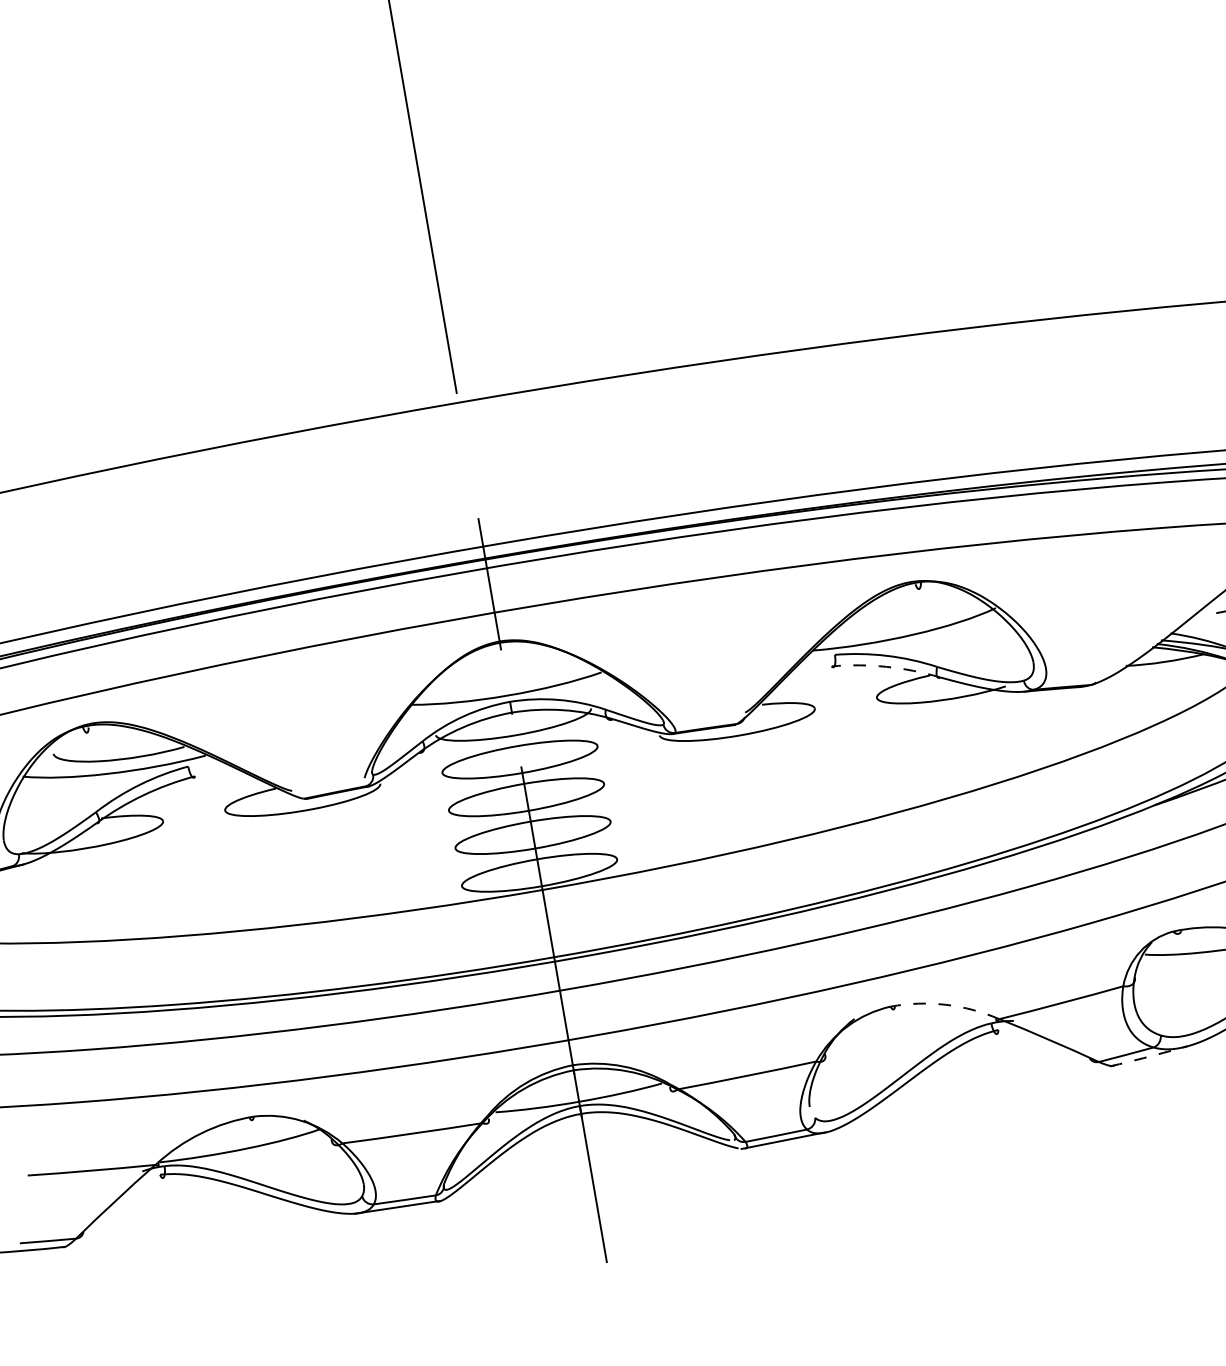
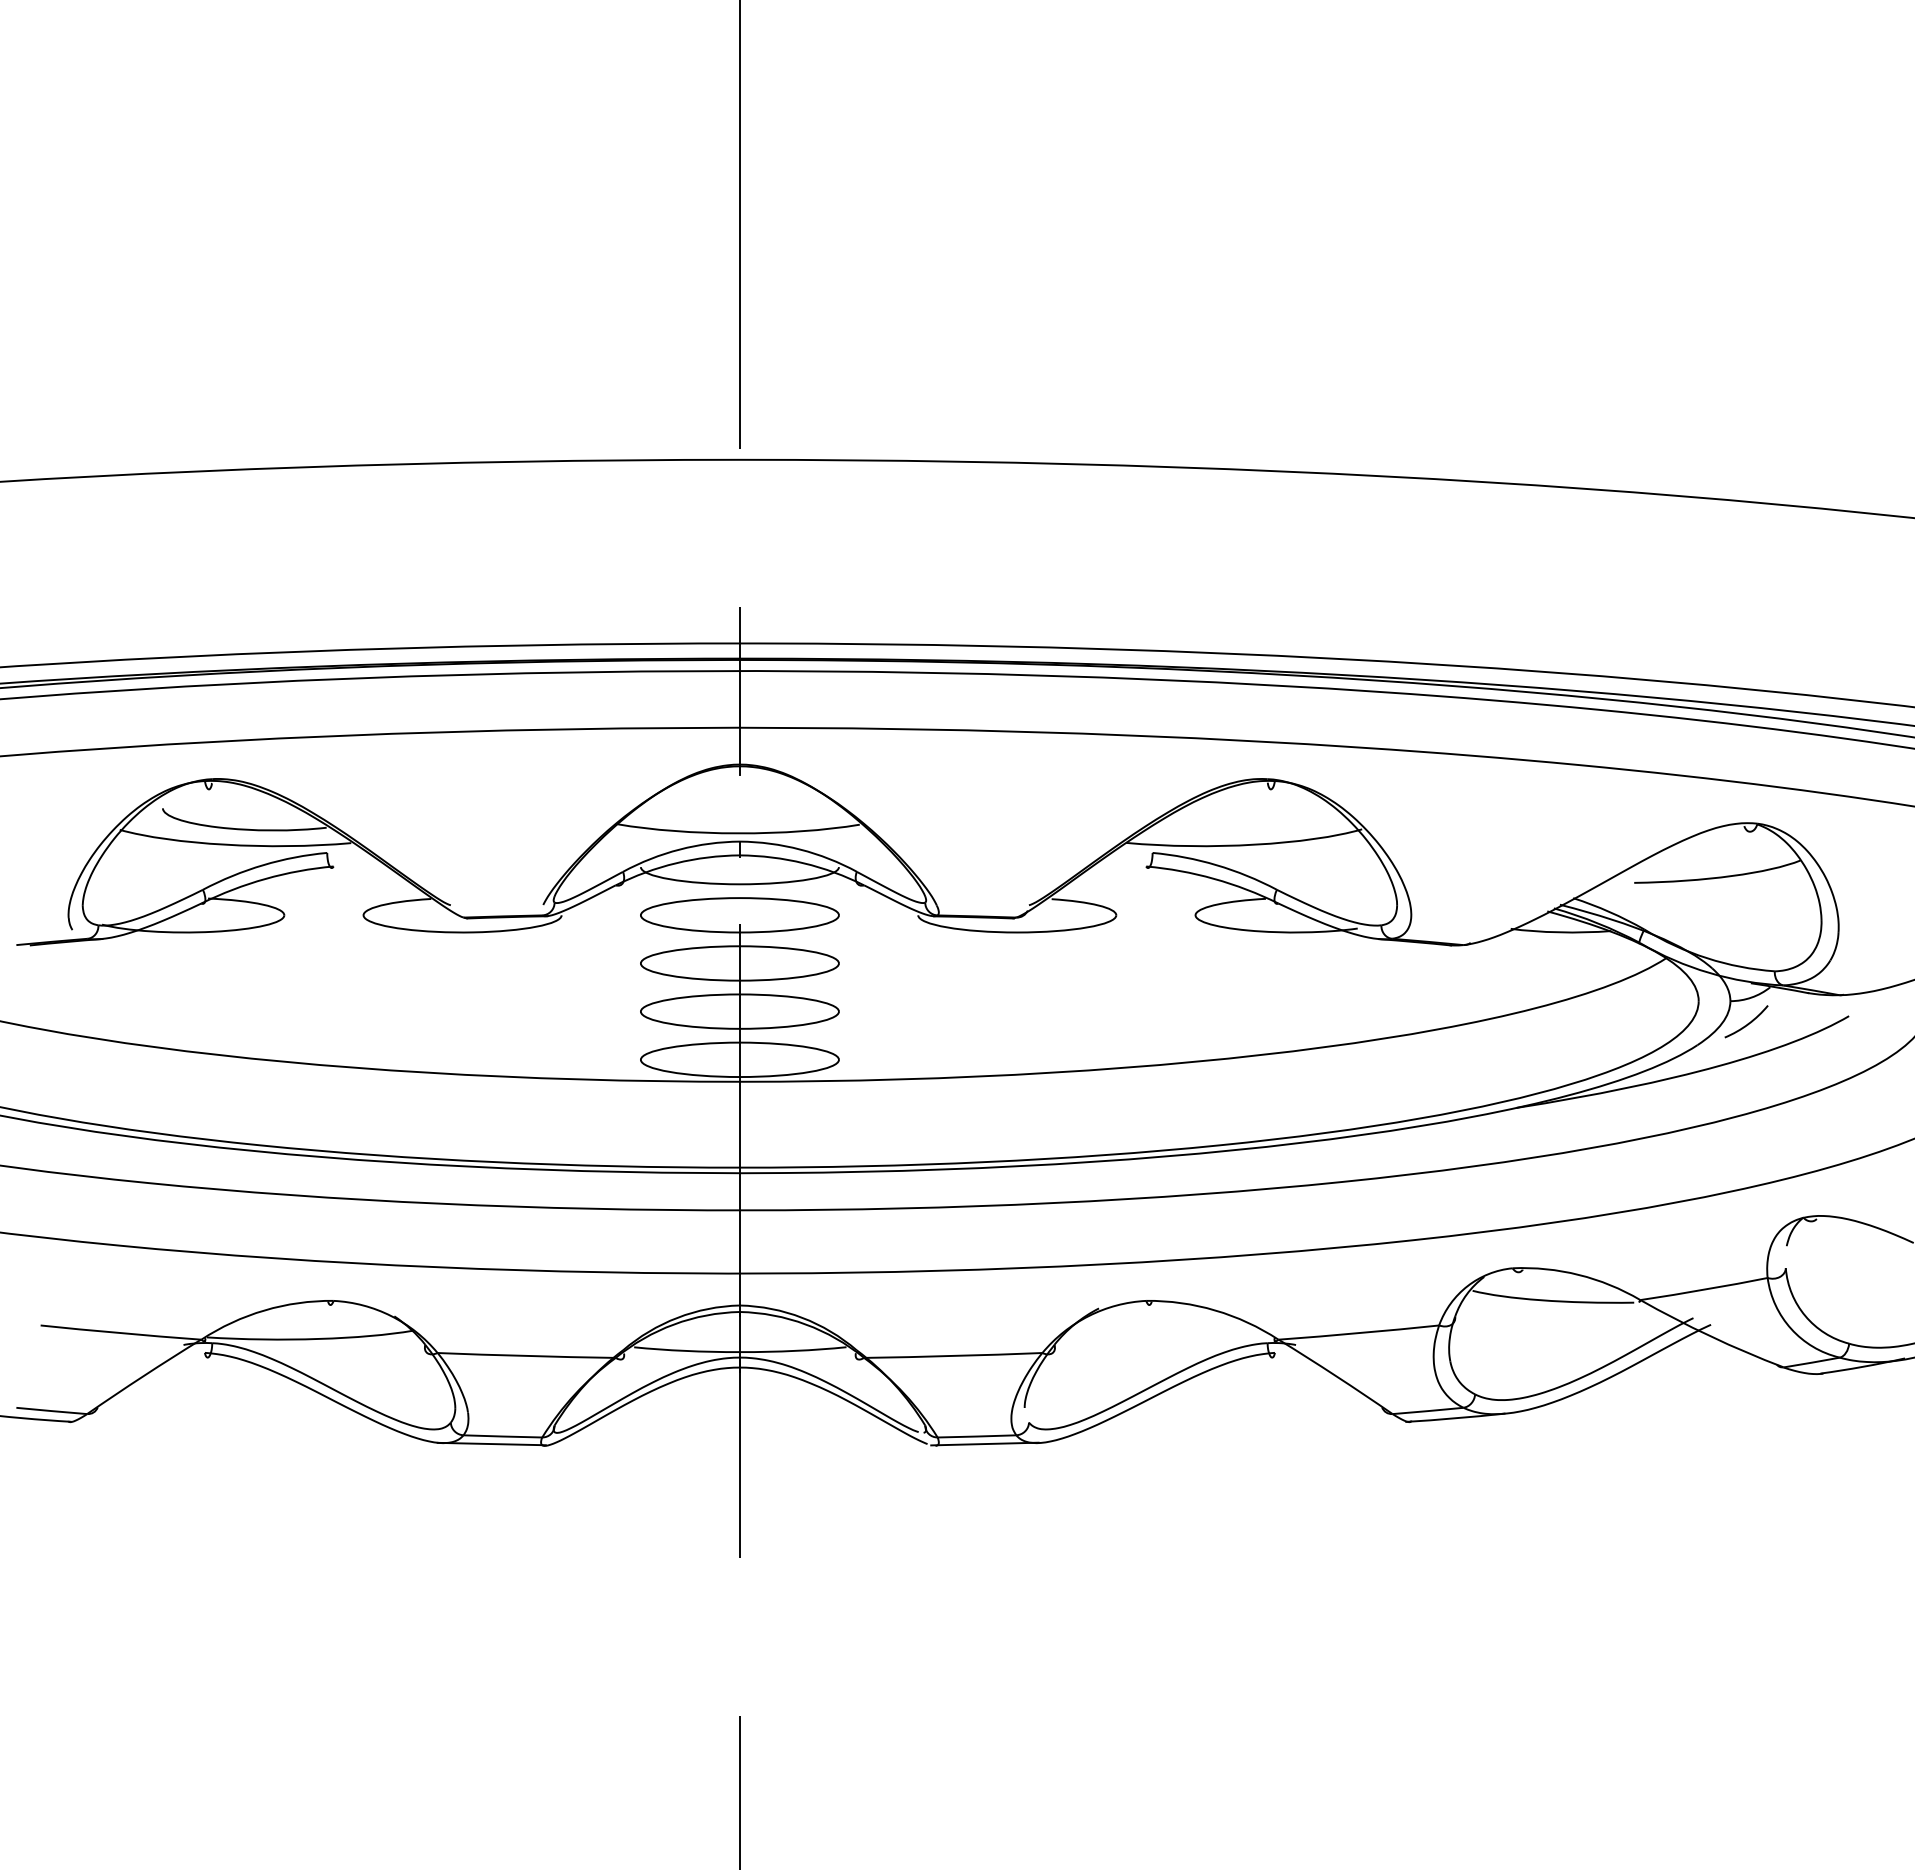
arc: (886, 666) -> (1214, 878), dashed -> solid
arc: (946, 1004) -> (1215, 1310), dashed -> solid
arc: (1148, 1056) -> (1455, 1418), dashed -> solid

